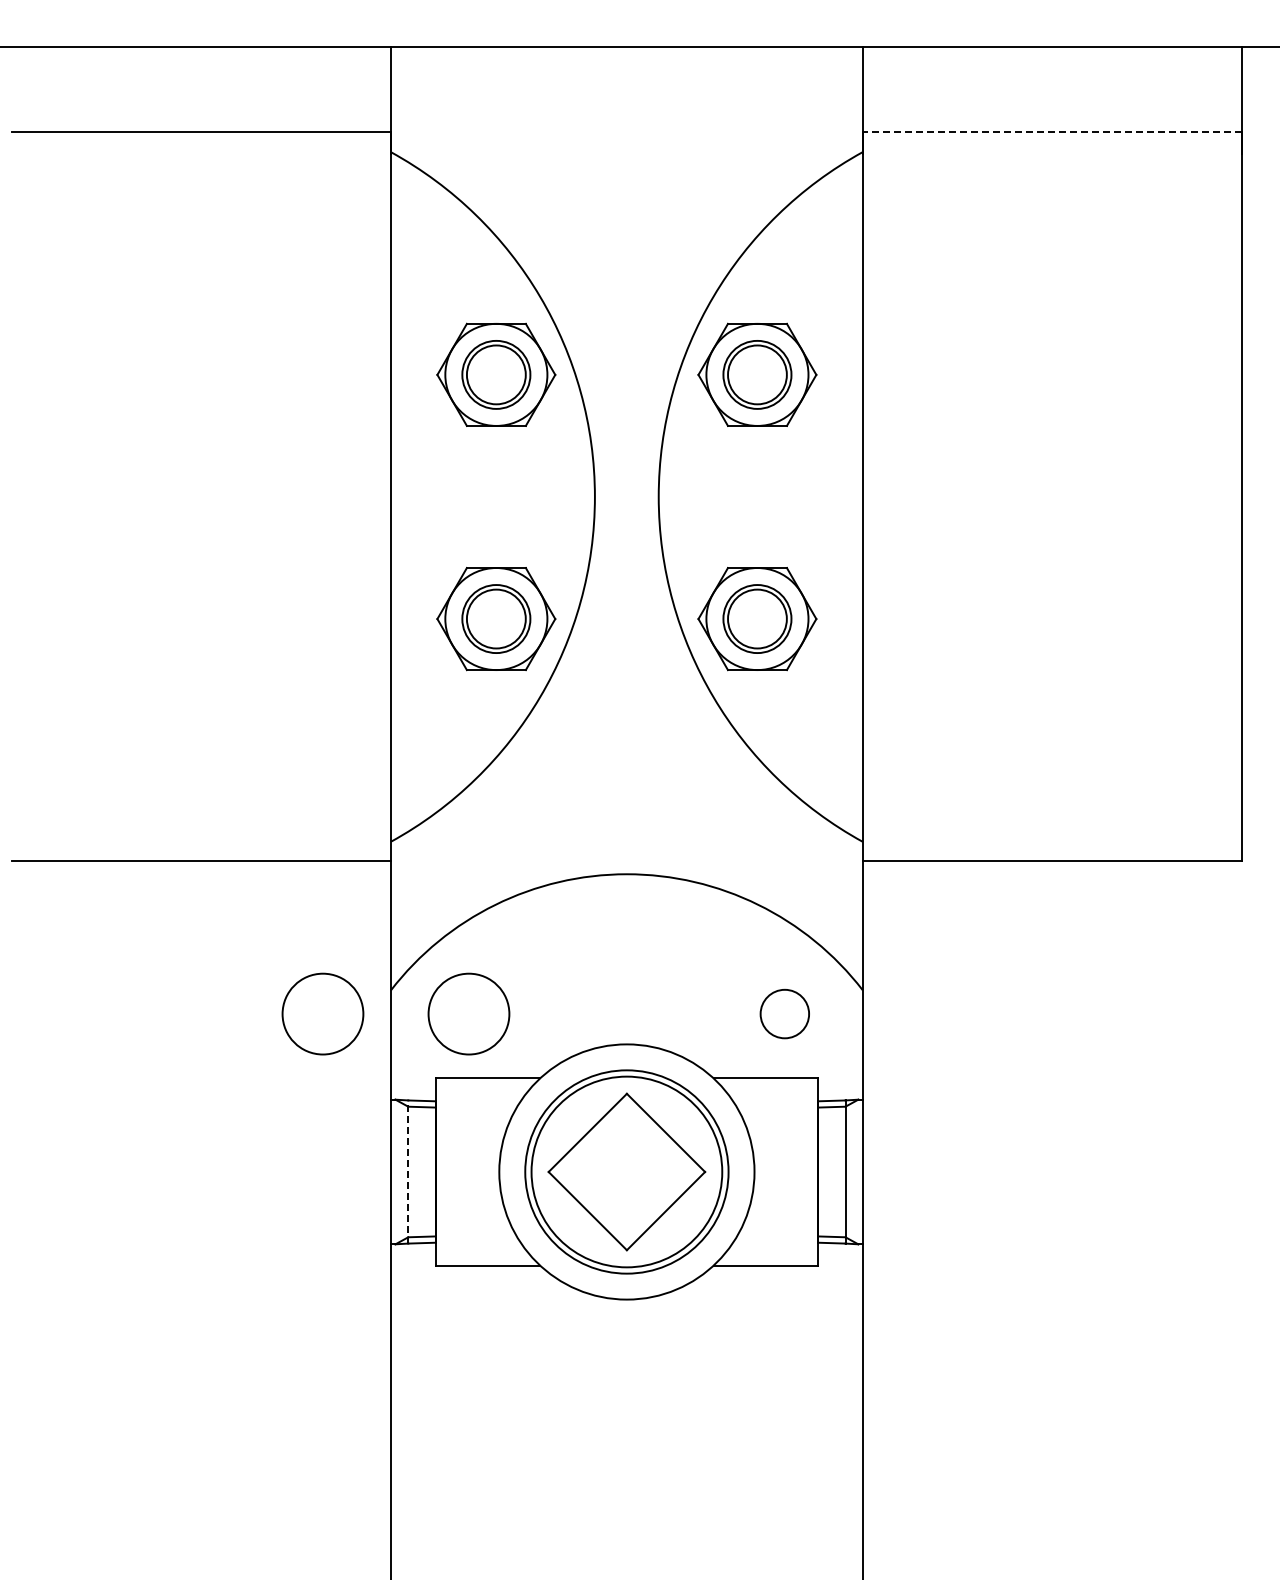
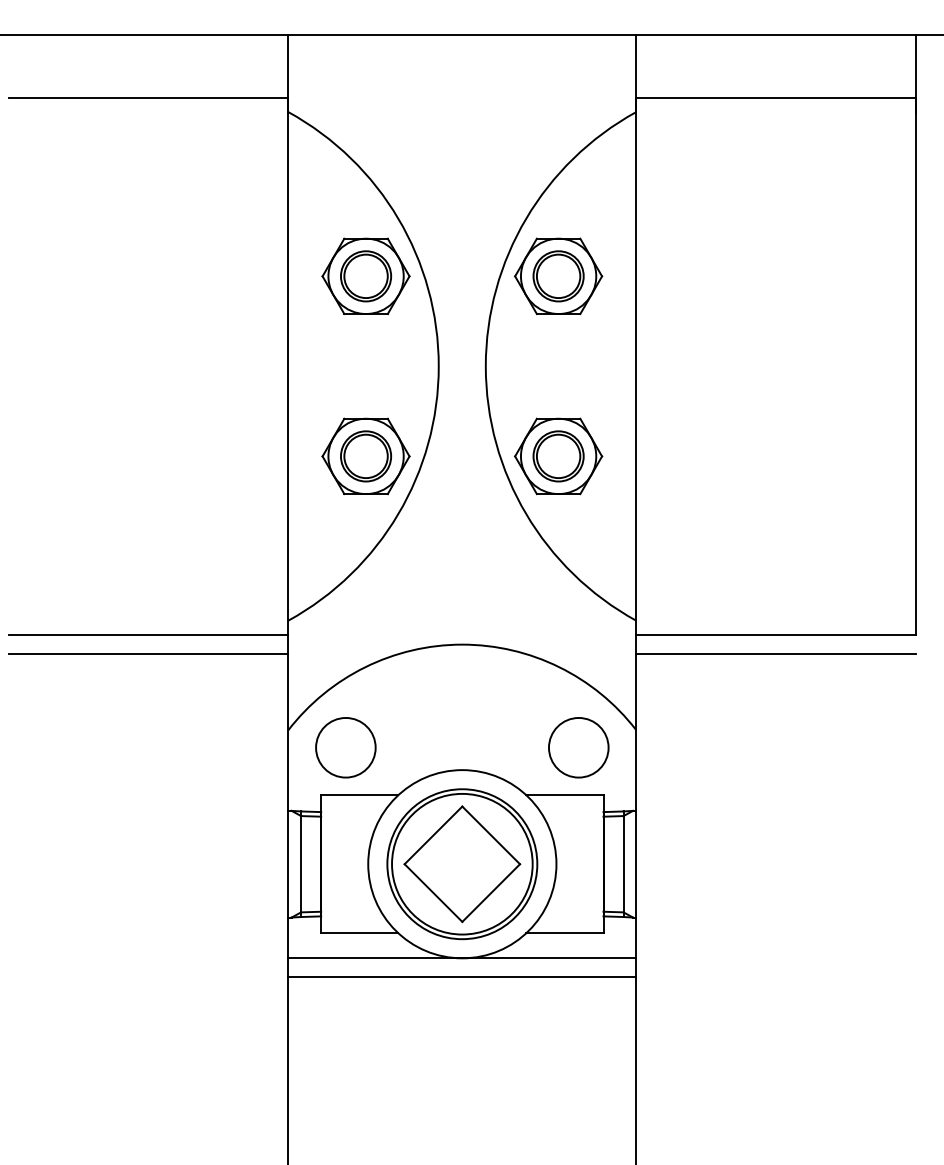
line: (1051, 132) -> (775, 97), dashed -> solid
line: (201, 887) -> (148, 654), added
line: (1051, 887) -> (775, 654), added
circle: (322, 1013) -> (237, 747), removed
circle: (784, 1013) -> (578, 747), size x1.67
line: (408, 1172) -> (301, 864), dashed -> solid
line: (626, 1299) -> (462, 958), added
line: (626, 1325) -> (462, 977), added

